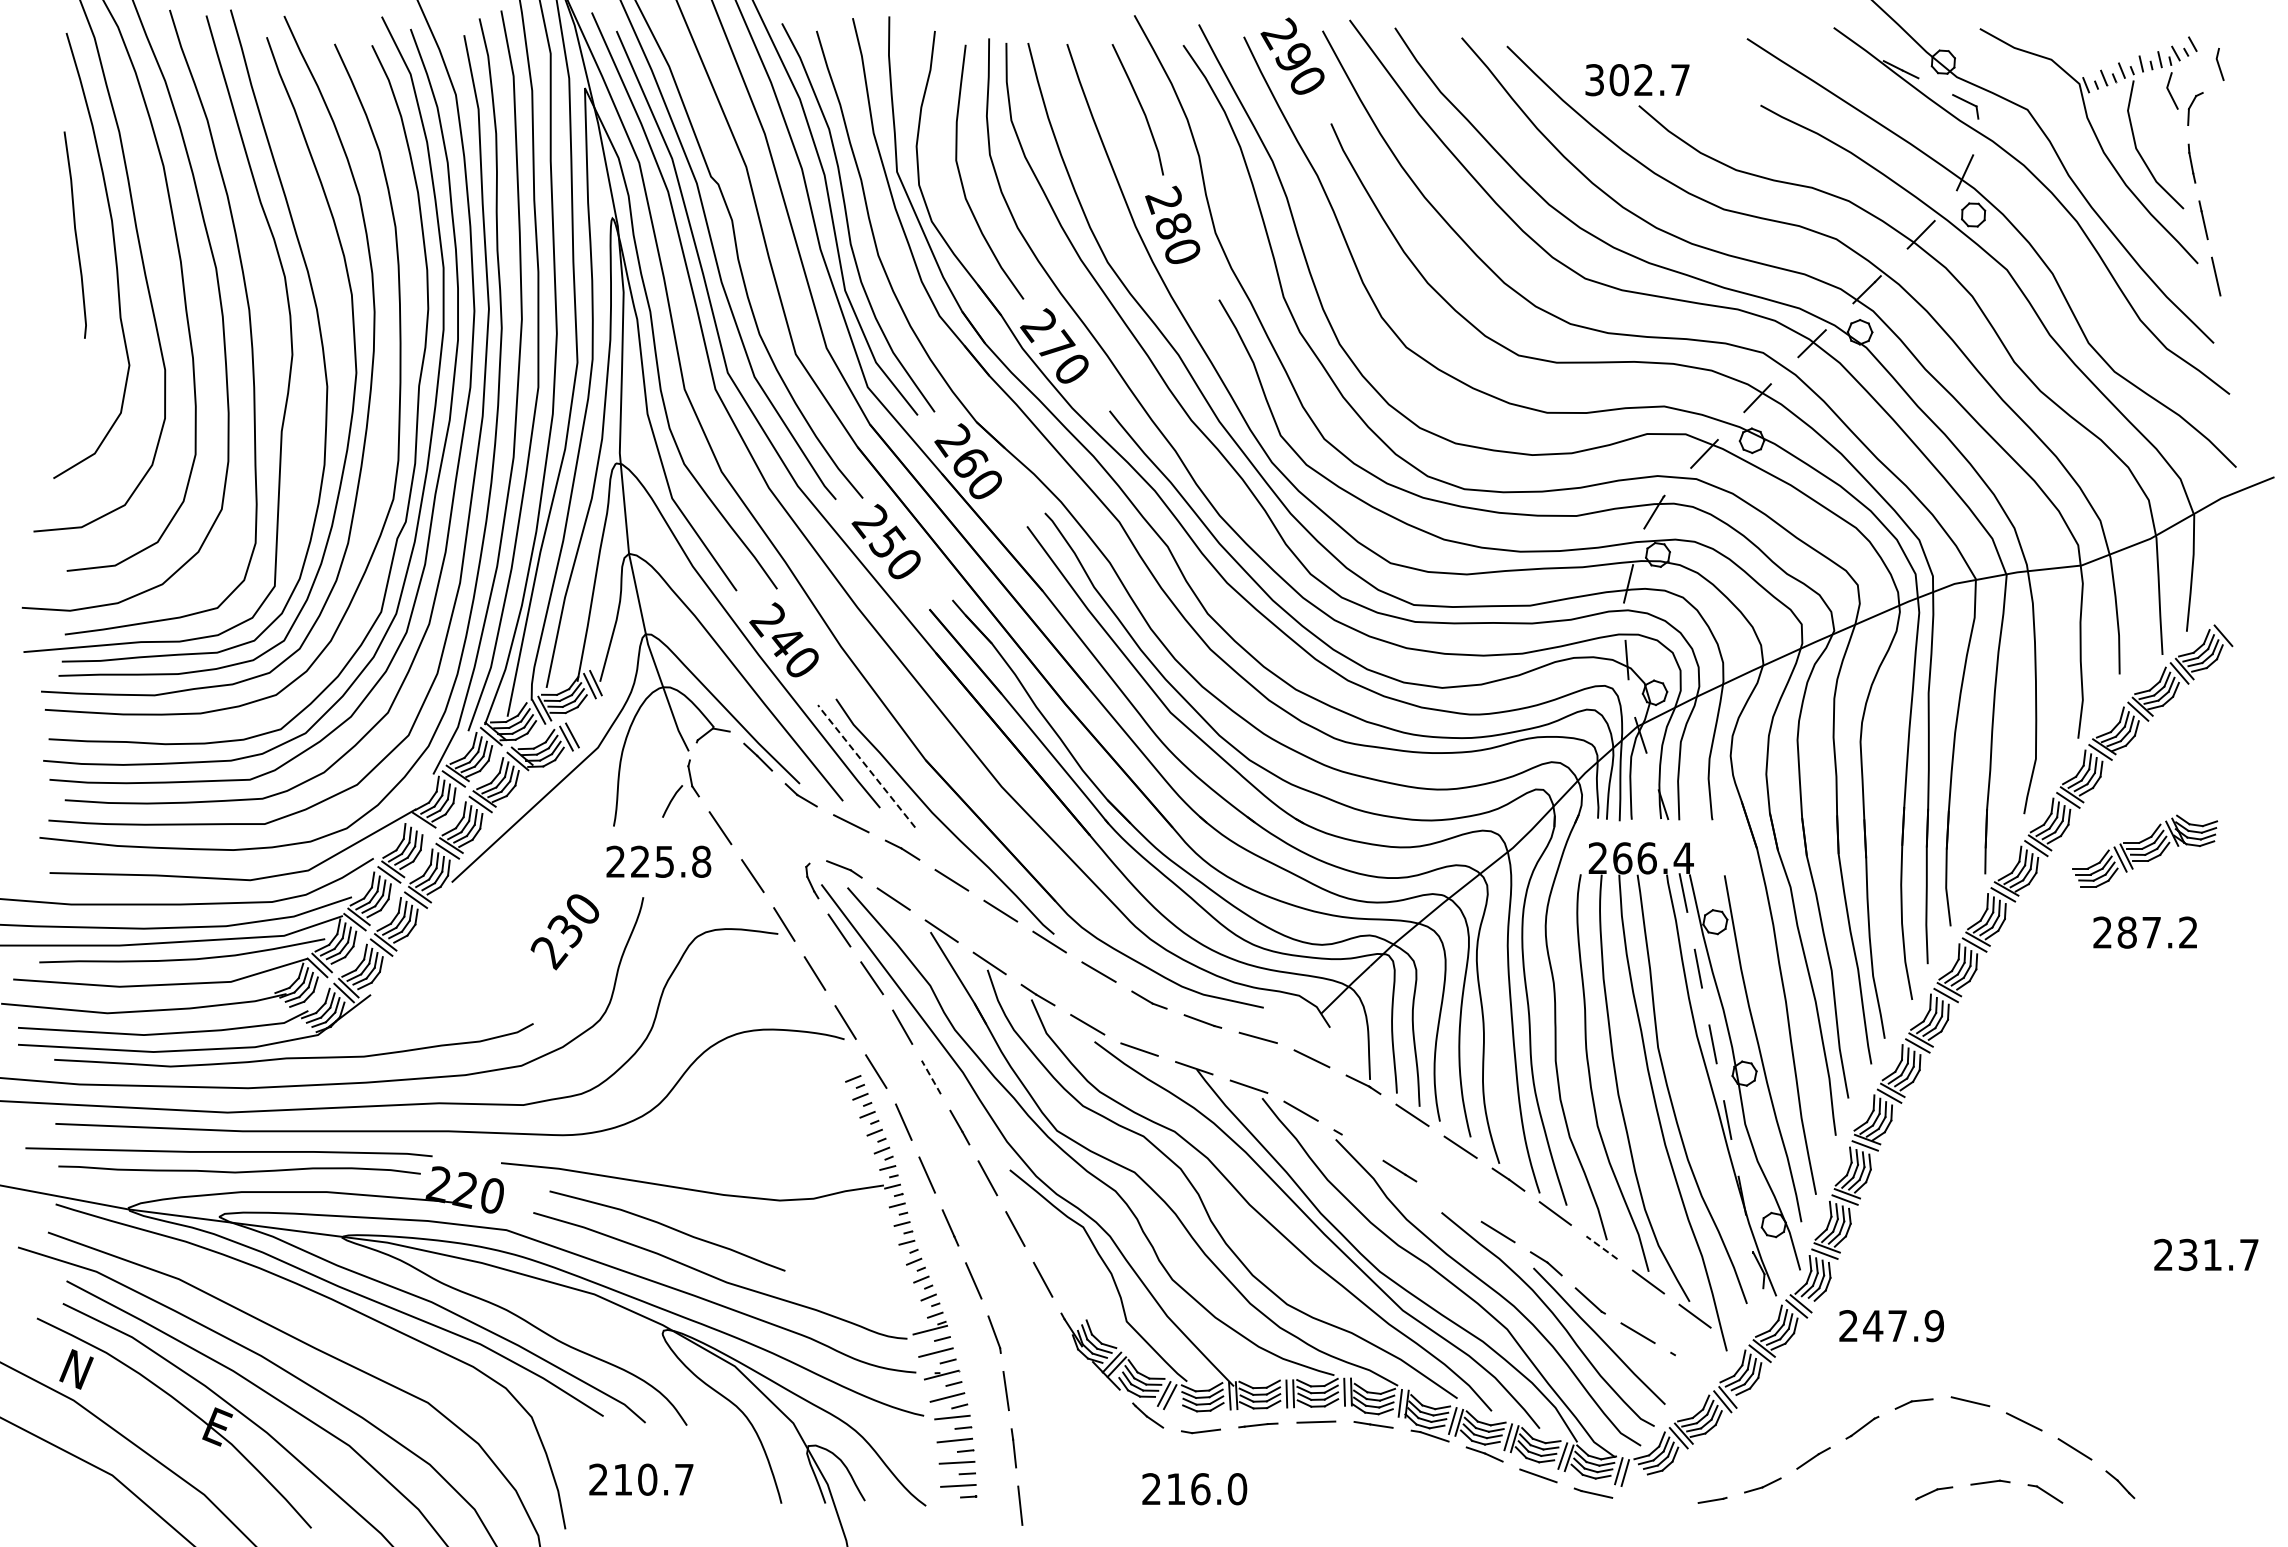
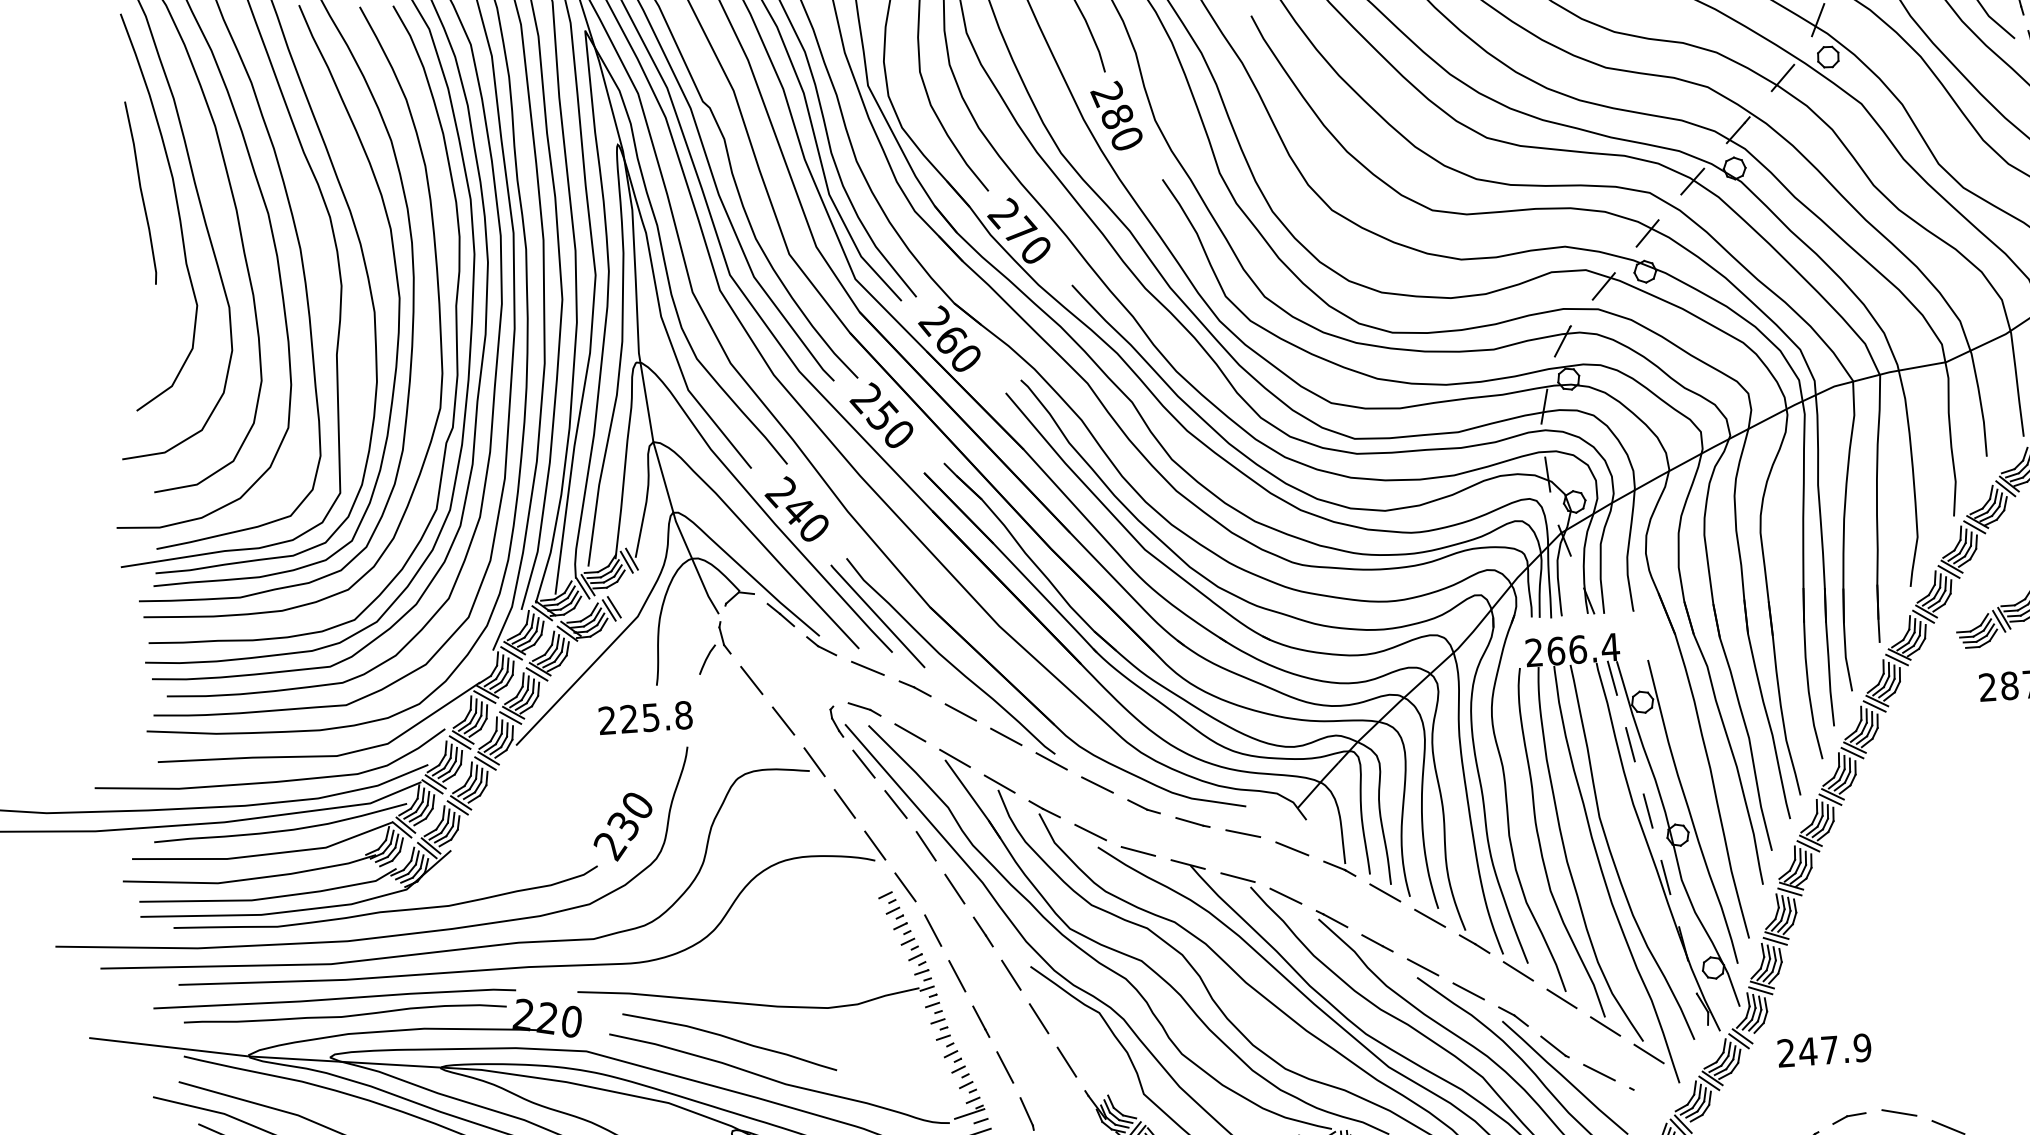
line: (865, 765) -> (876, 615), dashed -> solid
line: (420, 825) -> (484, 696), added
text: (658, 861) -> (645, 717), moved
text: (564, 932) -> (622, 827), moved
line: (931, 1077) -> (955, 889), dashed -> solid
line: (1354, 1142) -> (1335, 920), added
line: (1448, 1201) -> (1422, 967), added
line: (1601, 1247) -> (1561, 998), dashed -> solid

